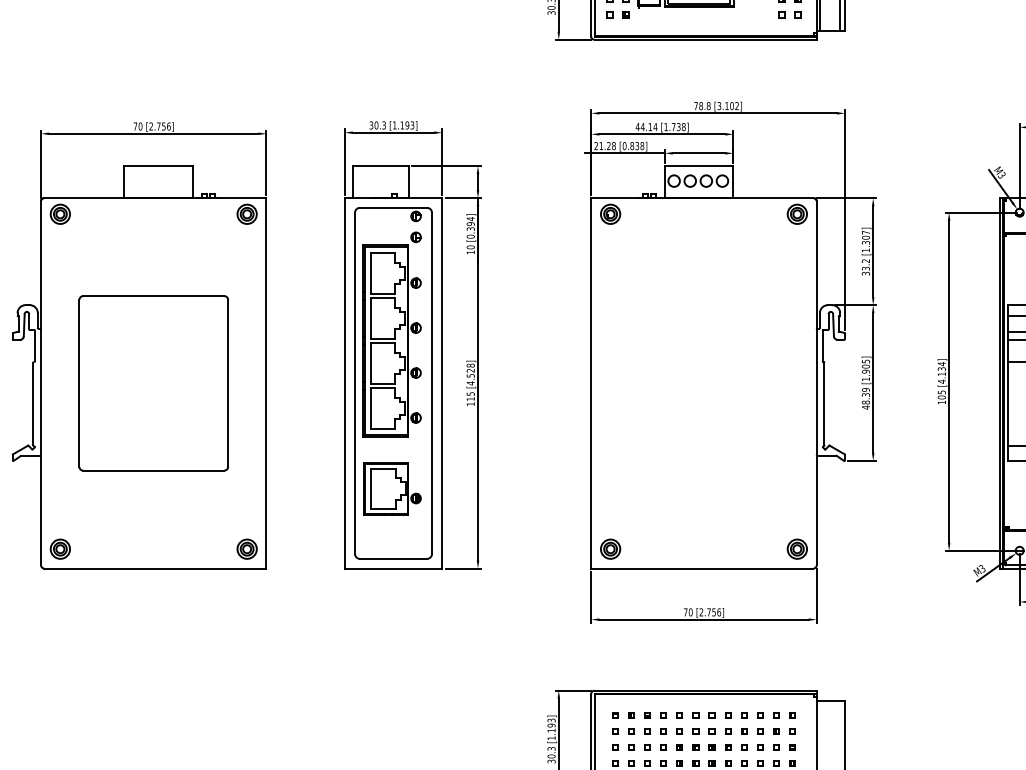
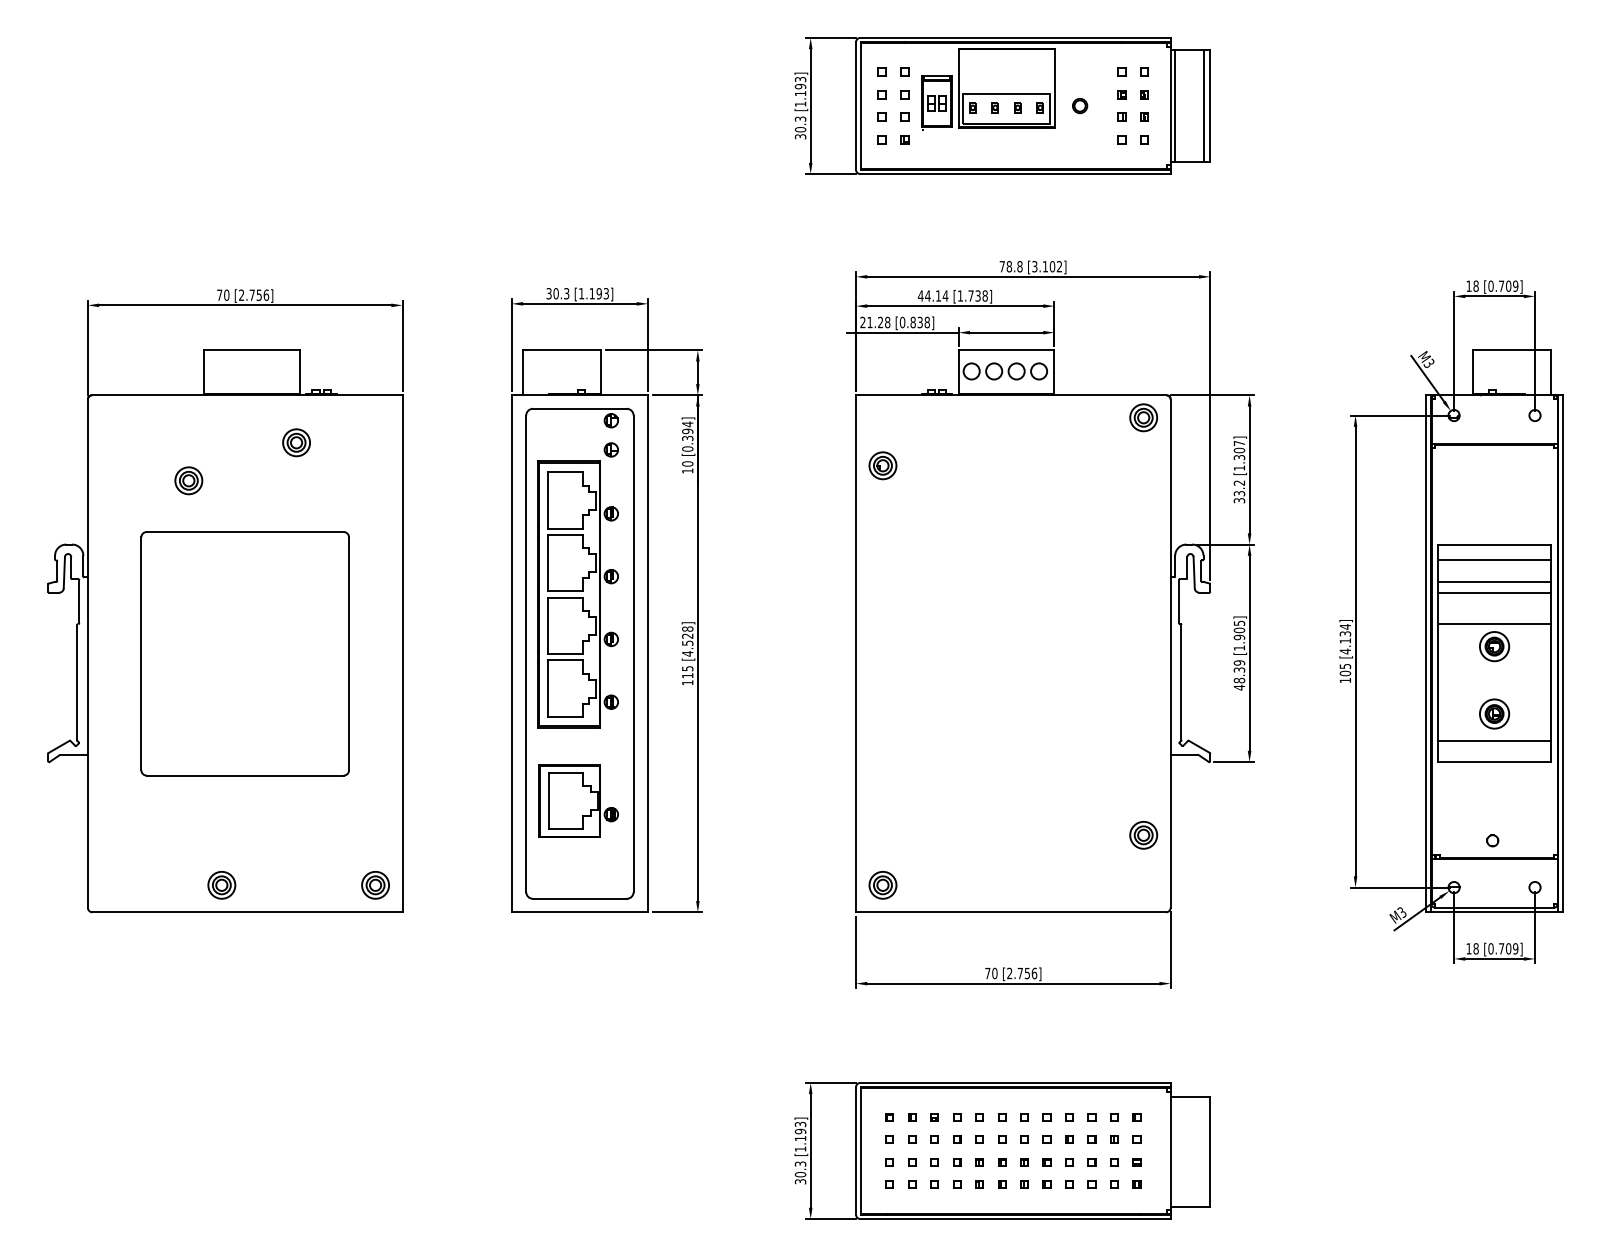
part: (60, 214) -> (188, 480), moved
part: (247, 214) -> (296, 442), moved
part: (610, 214) -> (882, 465), moved
part: (60, 549) -> (221, 885), moved
part: (797, 549) -> (1143, 835), moved

